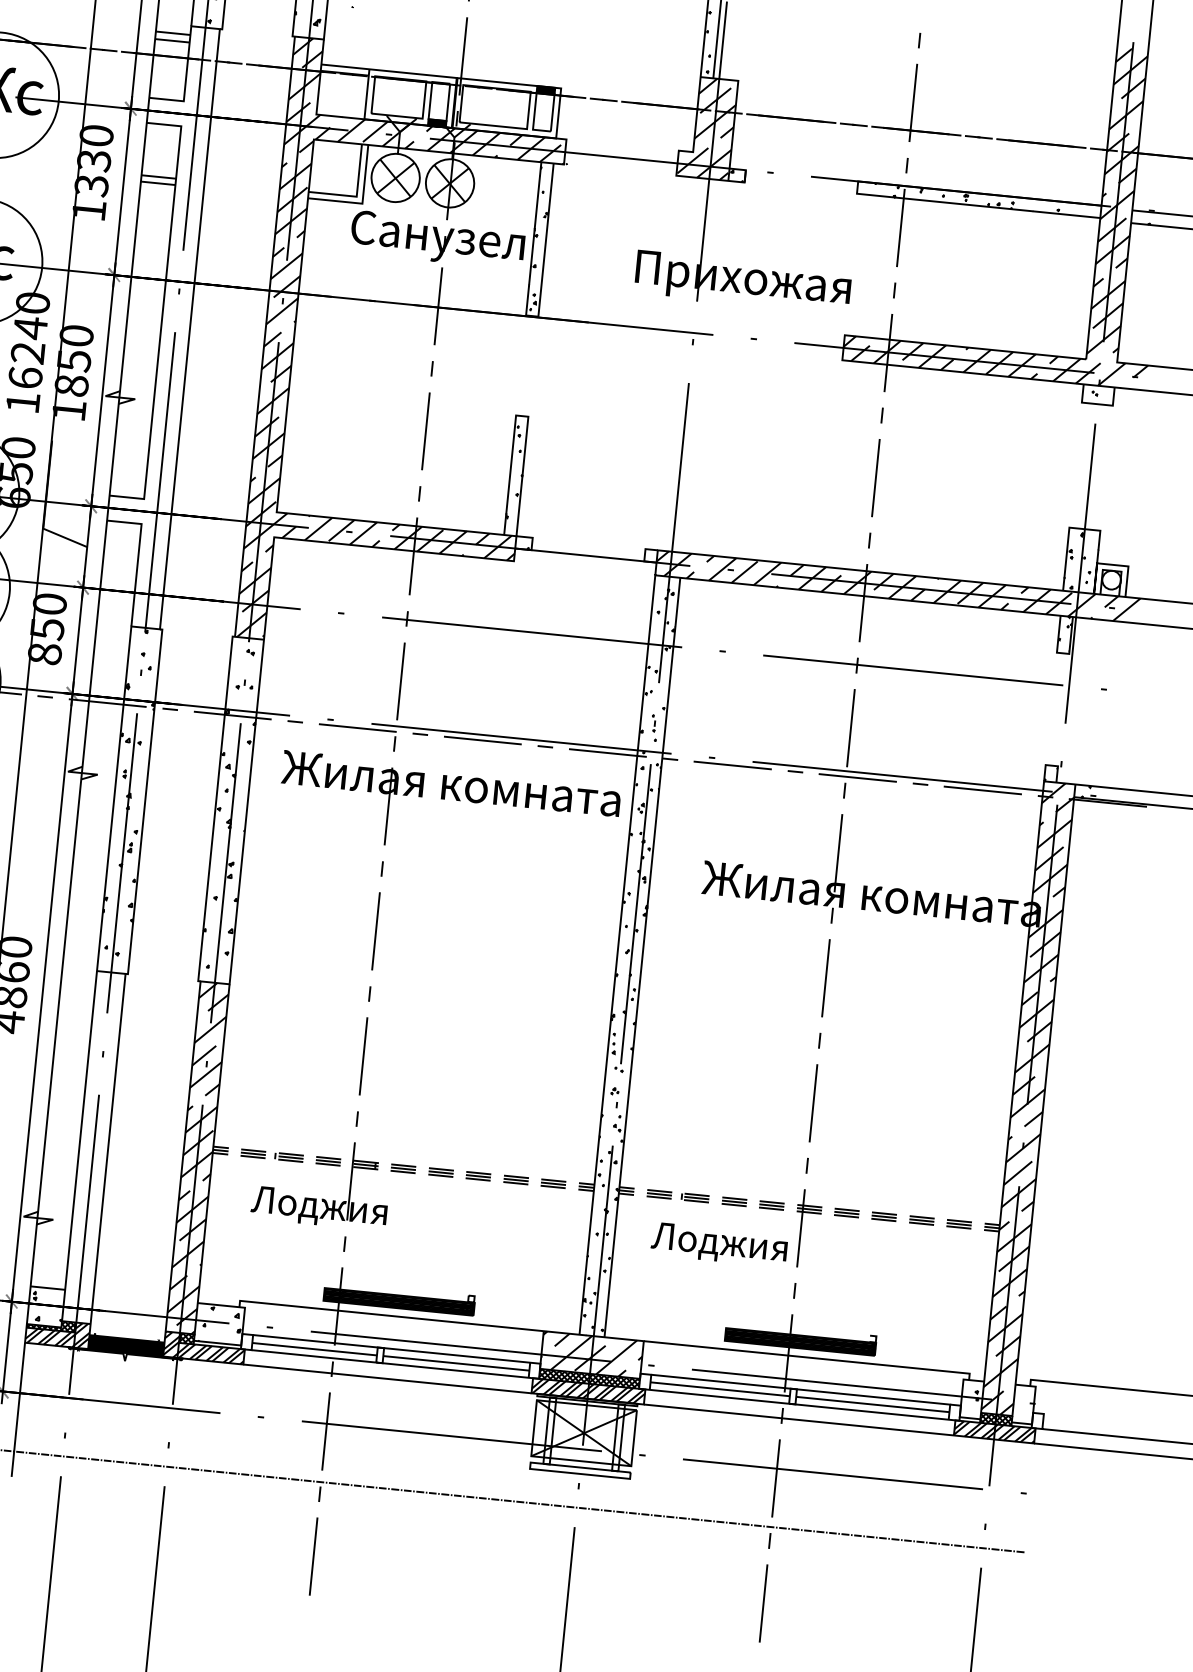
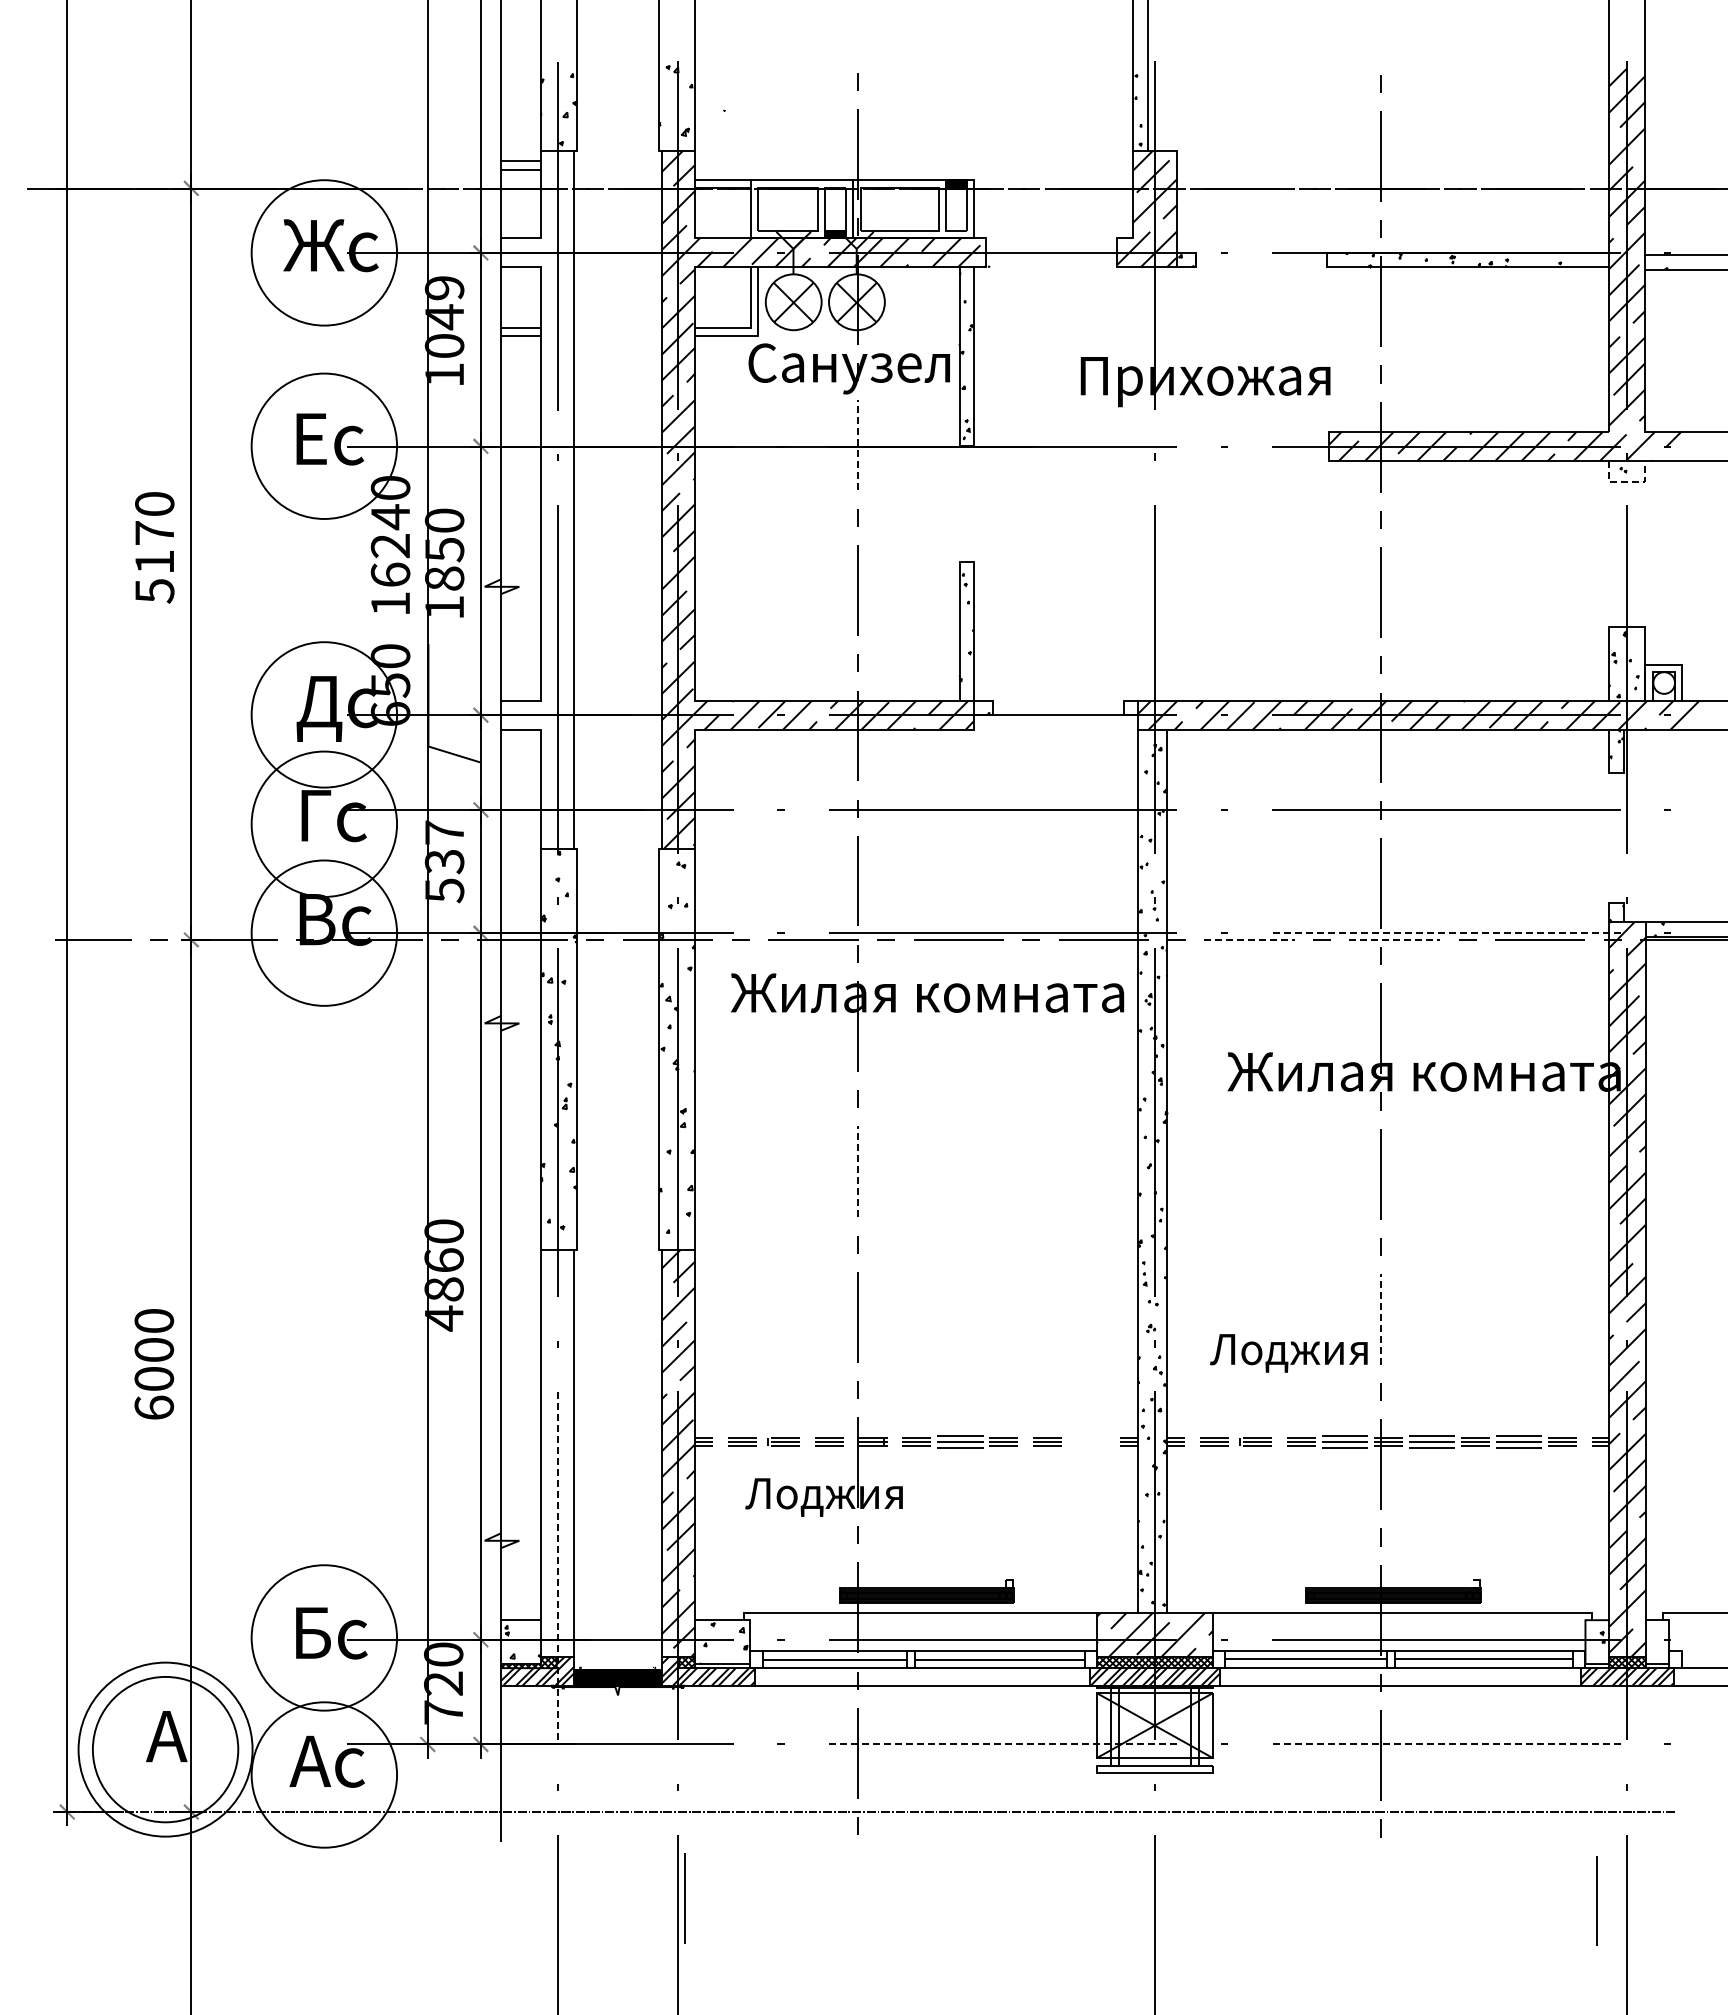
text: (94, 161) -> (444, 317), 1330 -> 1049
line: (438, 305) -> (857, 444), solid -> dashed
line: (1097, 404) -> (1627, 482), solid -> dashed
text: (47, 628) -> (444, 861), 850 -> 537
line: (733, 765) -> (1249, 939), solid -> dashed
line: (902, 776) -> (1445, 933), solid -> dashed
line: (858, 777) -> (1395, 939), solid -> dashed
line: (375, 931) -> (857, 1171), solid -> dashed
line: (814, 1102) -> (1381, 1318), solid -> dashed
part: (441, 1172) -> (960, 1441), size x1.6
part: (553, 1183) -> (1090, 1441), removed
part: (771, 1205) -> (1344, 1441), size x1.6
part: (846, 1212) -> (1431, 1441), size x1.6
part: (922, 1220) -> (1519, 1441), size x1.6
line: (83, 1245) -> (557, 1566), solid -> dashed
text: (718, 1245) -> (1288, 1353), moved
line: (451, 1436) -> (1002, 1744), solid -> dashed
line: (832, 1474) -> (1445, 1744), solid -> dashed
line: (313, 1556) -> (684, 1898), moved
line: (763, 1603) -> (1596, 1900), moved

